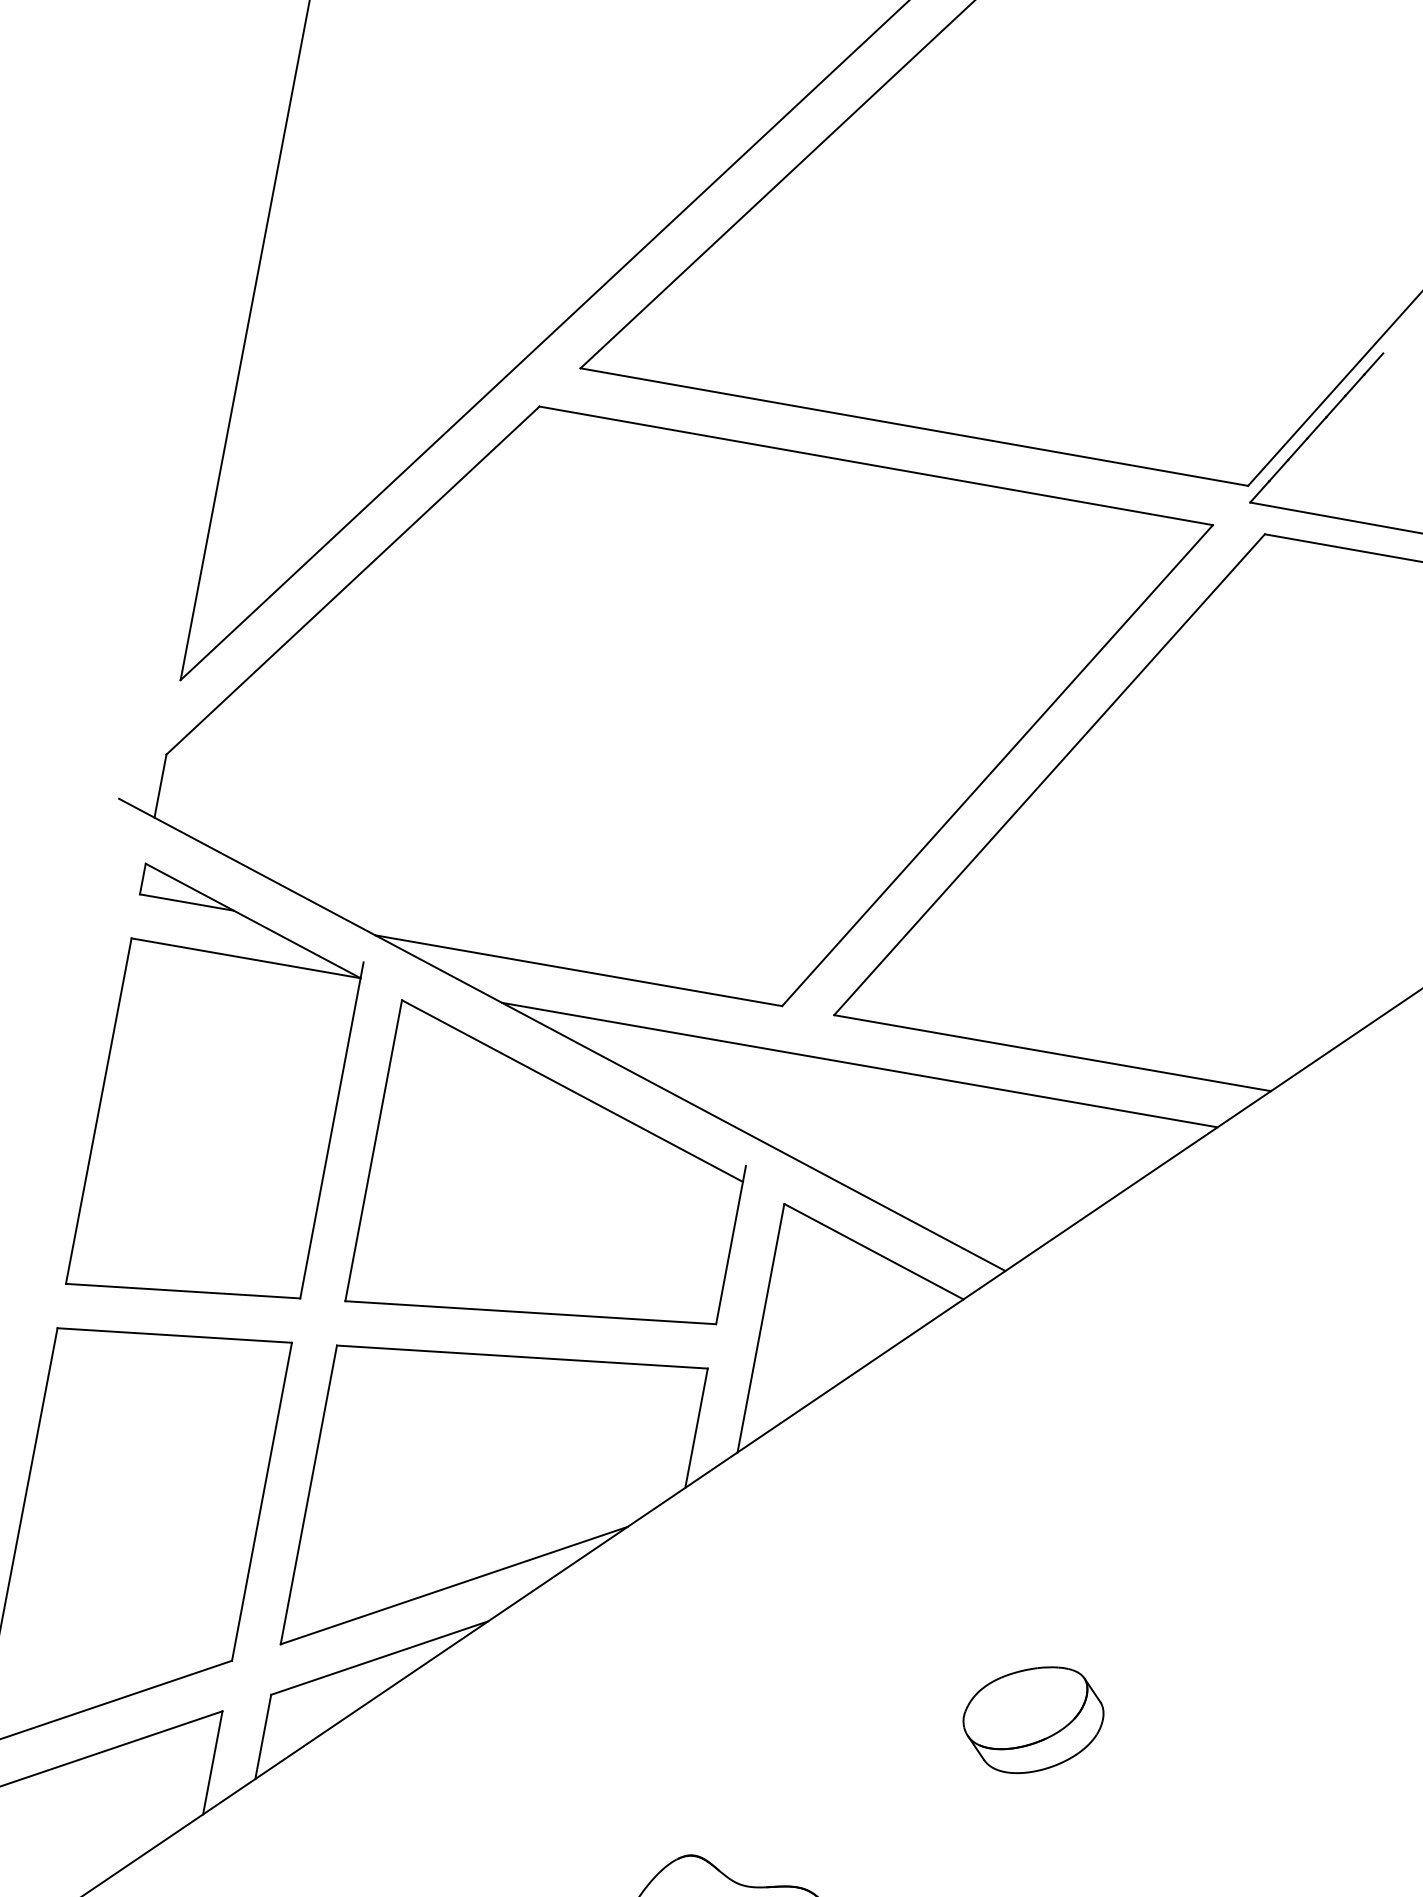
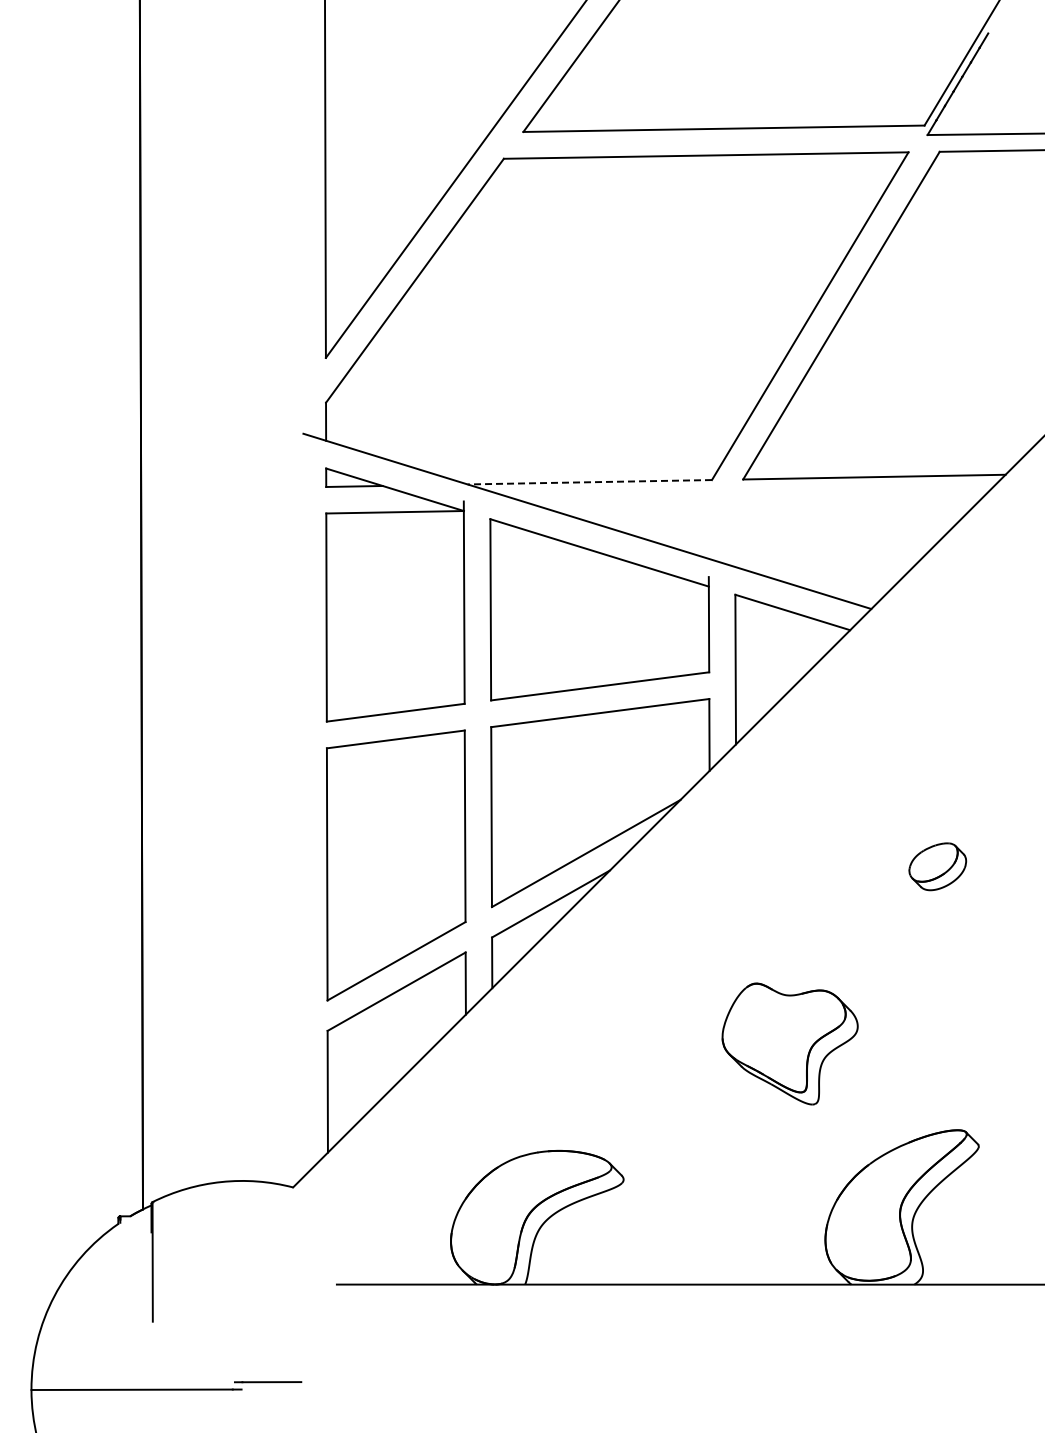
line: (578, 971) -> (589, 482), solid -> dashed
line: (859, 1064) -> (763, 505), removed
part: (1032, 1719) -> (937, 866), size x0.7

